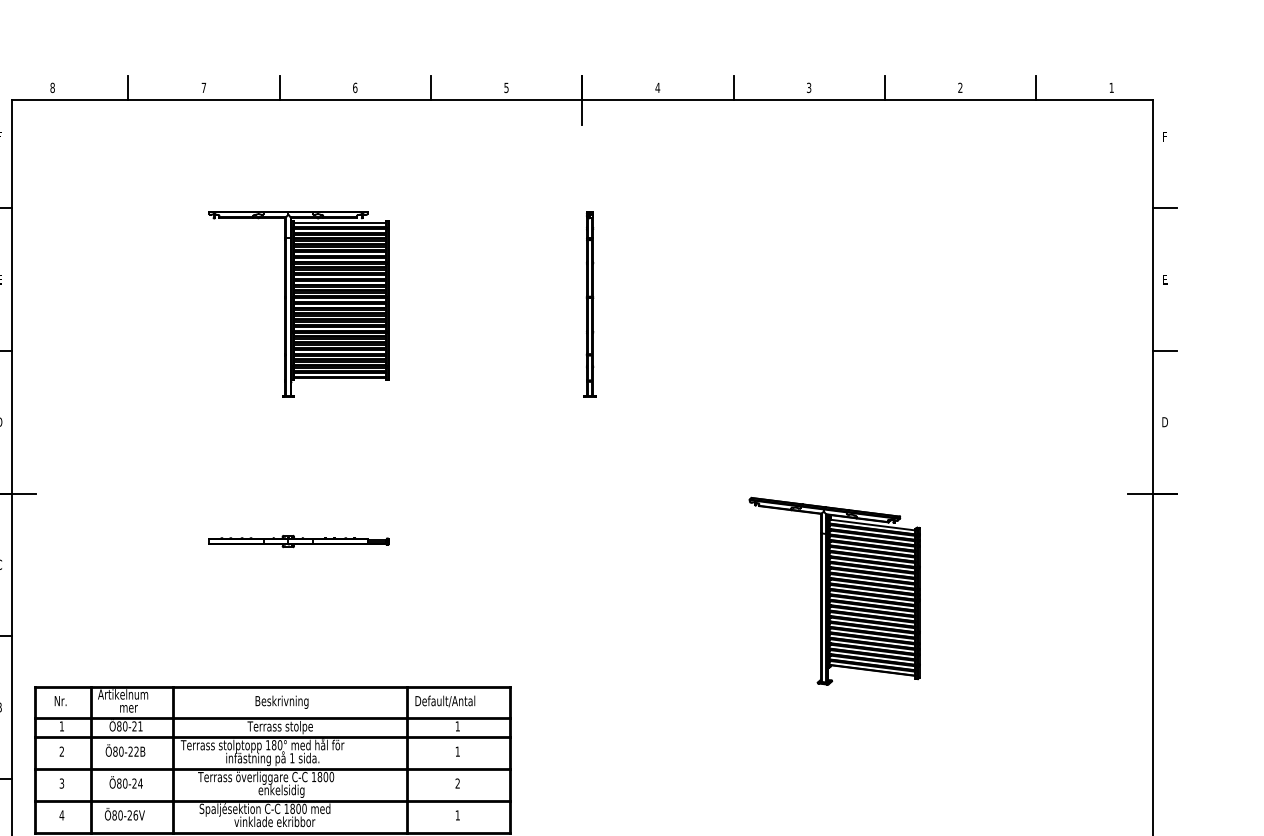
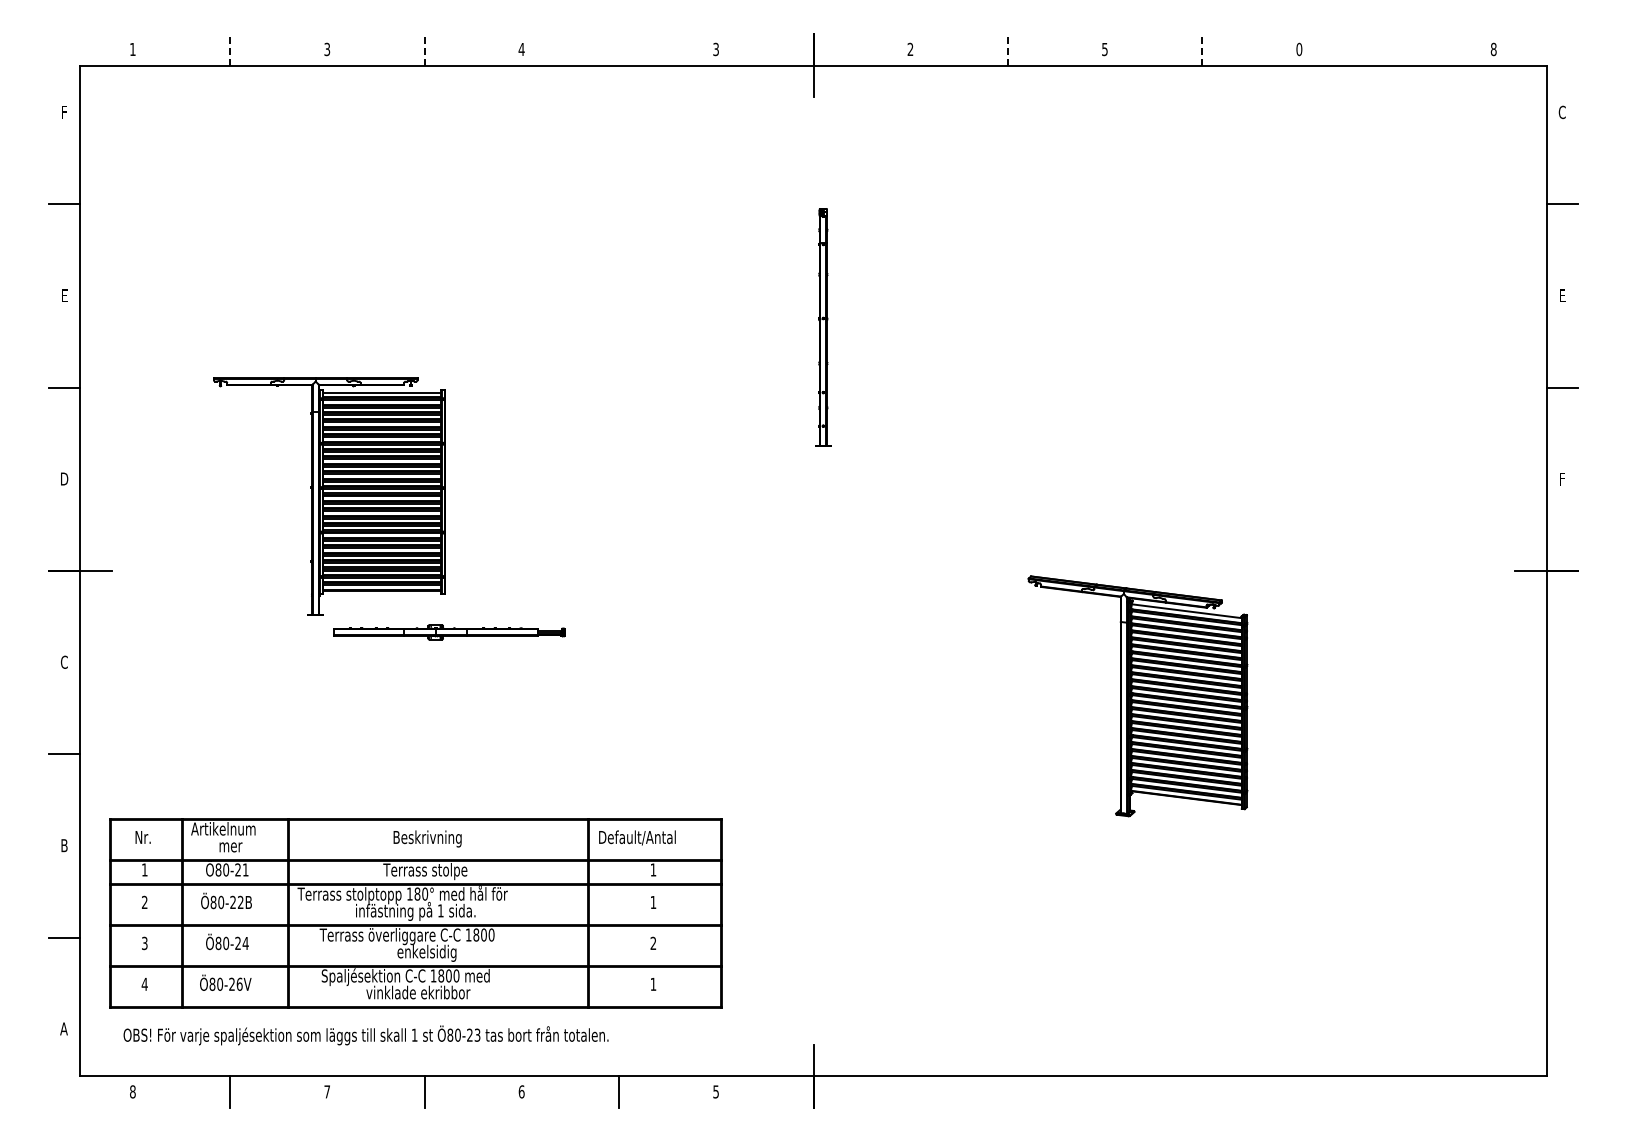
text: (52, 87) -> (132, 49), 8 -> 1
line: (128, 87) -> (230, 49), solid -> dashed
text: (204, 87) -> (327, 49), 7 -> 3
line: (279, 87) -> (424, 49), solid -> dashed
text: (355, 87) -> (521, 49), 6 -> 4
line: (431, 87) -> (619, 49), removed
text: (506, 87) -> (715, 48), 5 -> 3
text: (657, 87) -> (910, 48), 4 -> 2
line: (733, 87) -> (1007, 49), solid -> dashed
text: (808, 87) -> (1104, 48), 3 -> 5
line: (885, 87) -> (1202, 49), solid -> dashed
text: (960, 87) -> (1299, 49), 2 -> 0
line: (1036, 87) -> (1396, 49), removed
text: (1111, 87) -> (1493, 49), 1 -> 8
text: (1164, 136) -> (1561, 112), F -> C
part: (299, 304) -> (329, 496), moved
text: (1165, 421) -> (1562, 478), D -> F

